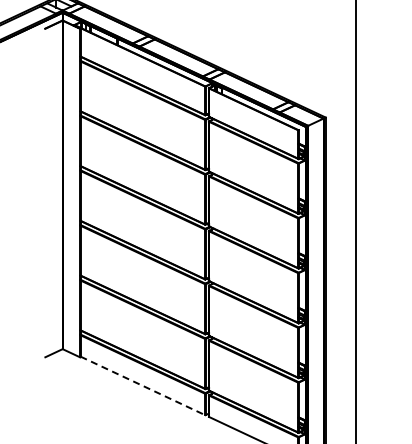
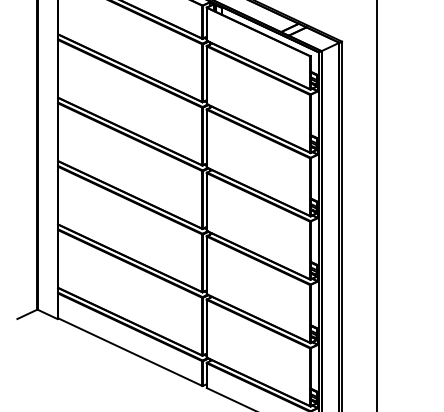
line: (142, 385) -> (129, 351), dashed -> solid

